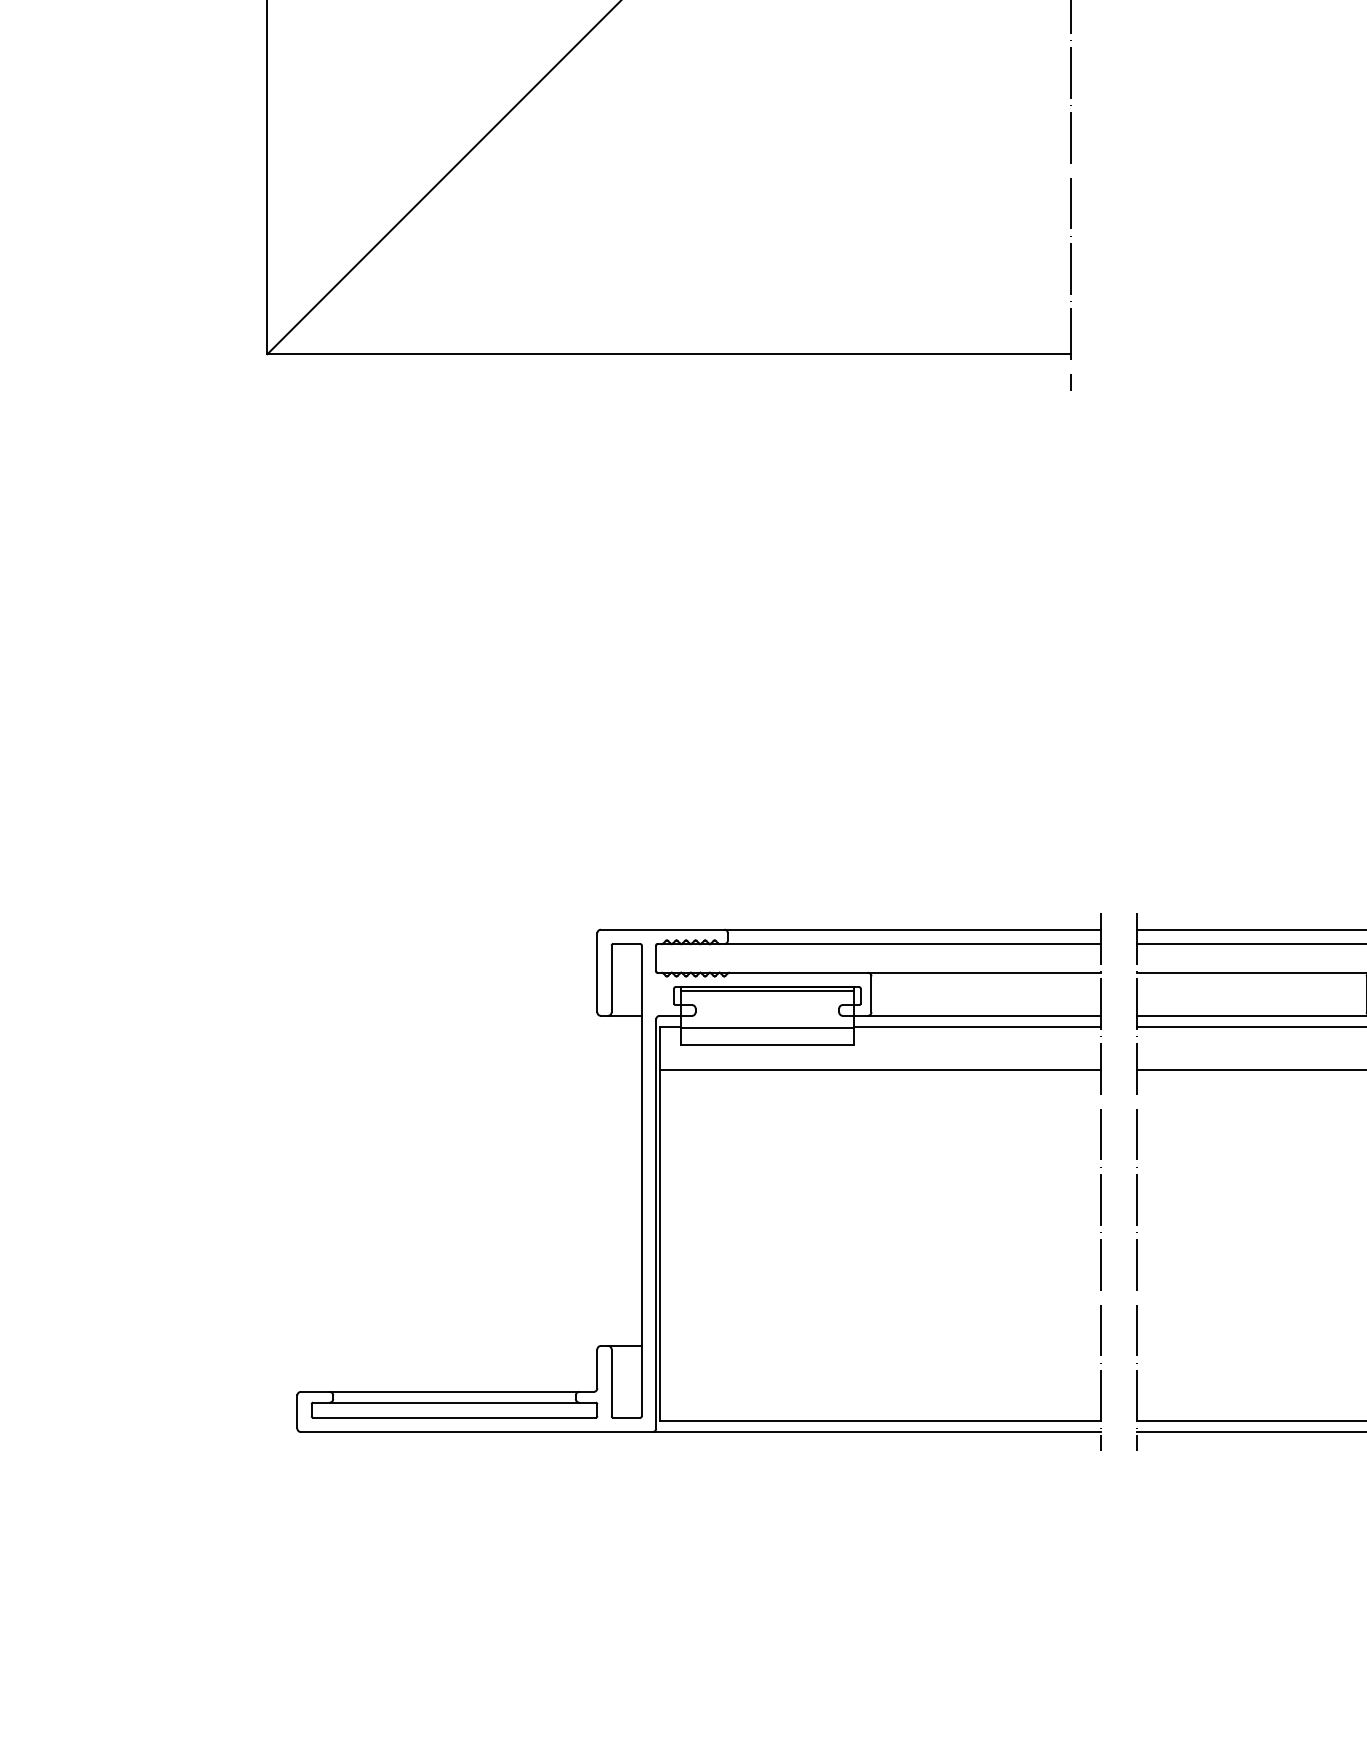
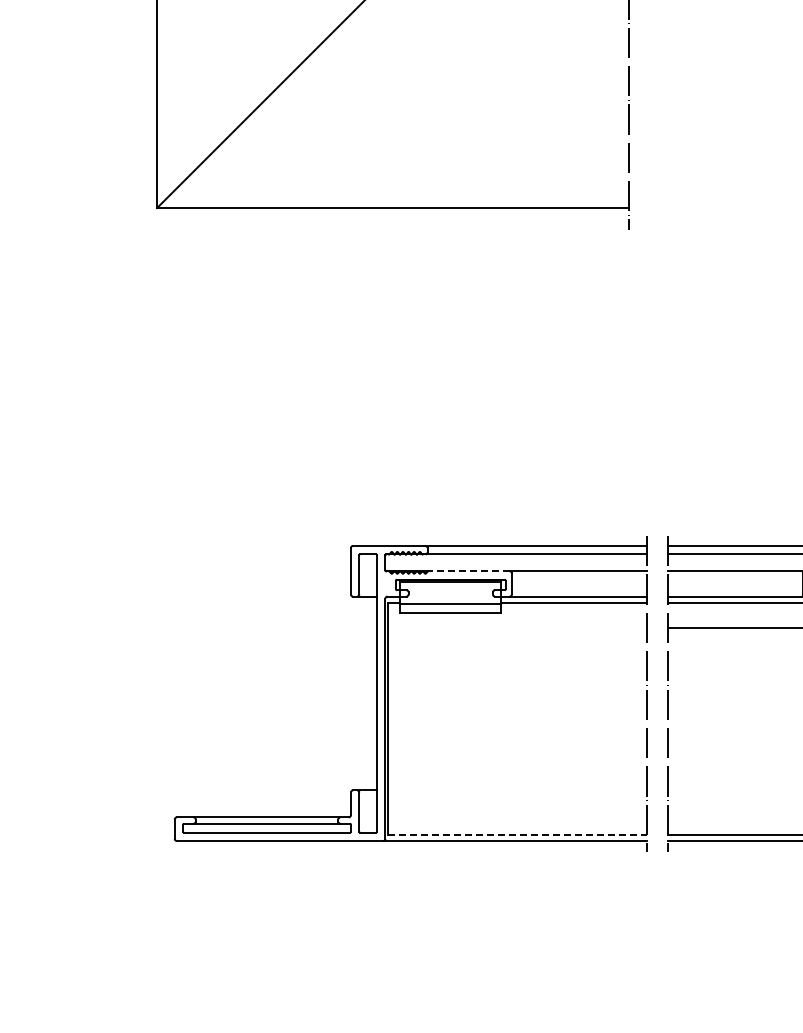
line: (799, 973) -> (469, 571), solid -> dashed
line: (879, 1070) -> (516, 628), removed
line: (881, 1420) -> (517, 834), solid -> dashed

